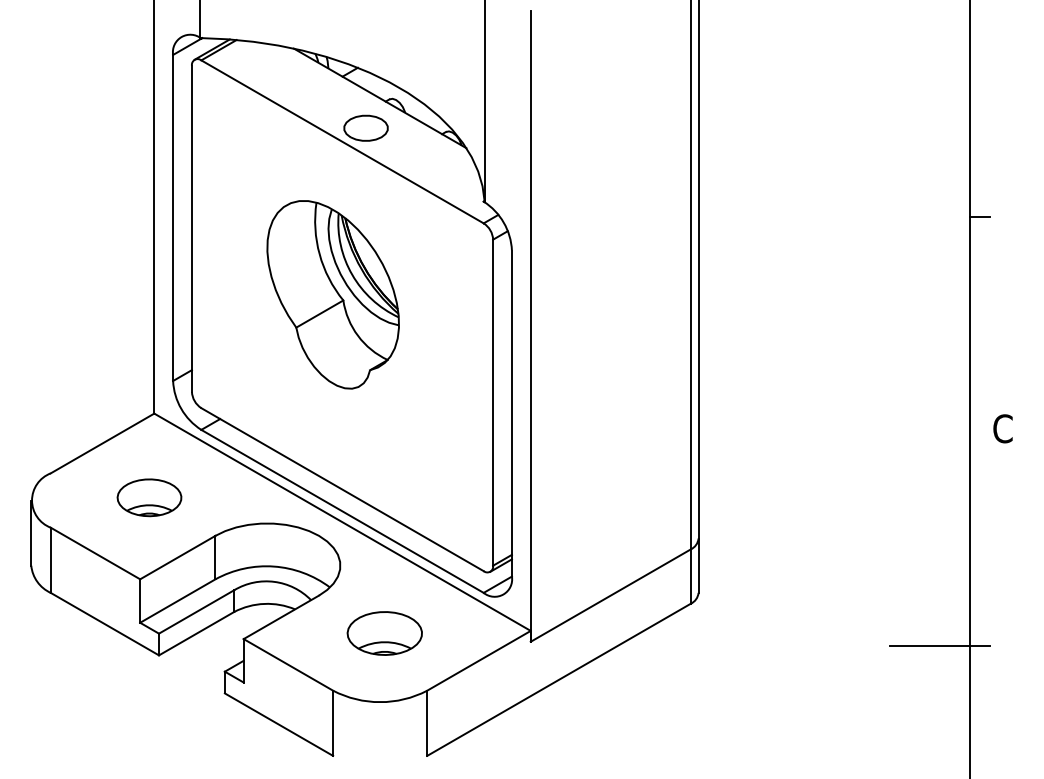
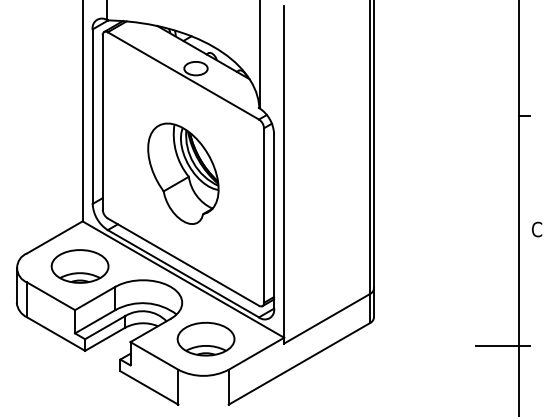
part: (333, 294) -> (183, 173), moved
part: (148, 497) -> (79, 266), size x1.67
part: (383, 632) -> (205, 338), size x1.43

